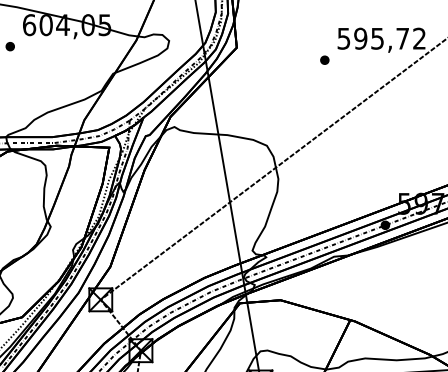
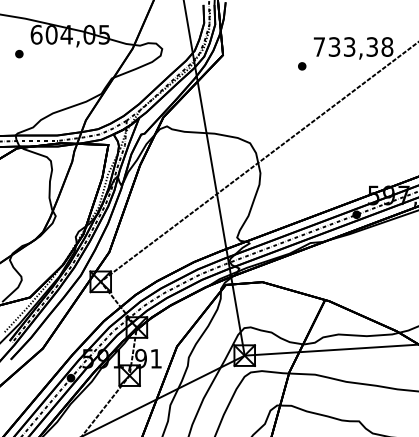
text: (381, 38) -> (353, 46), 595,72 -> 733,38

